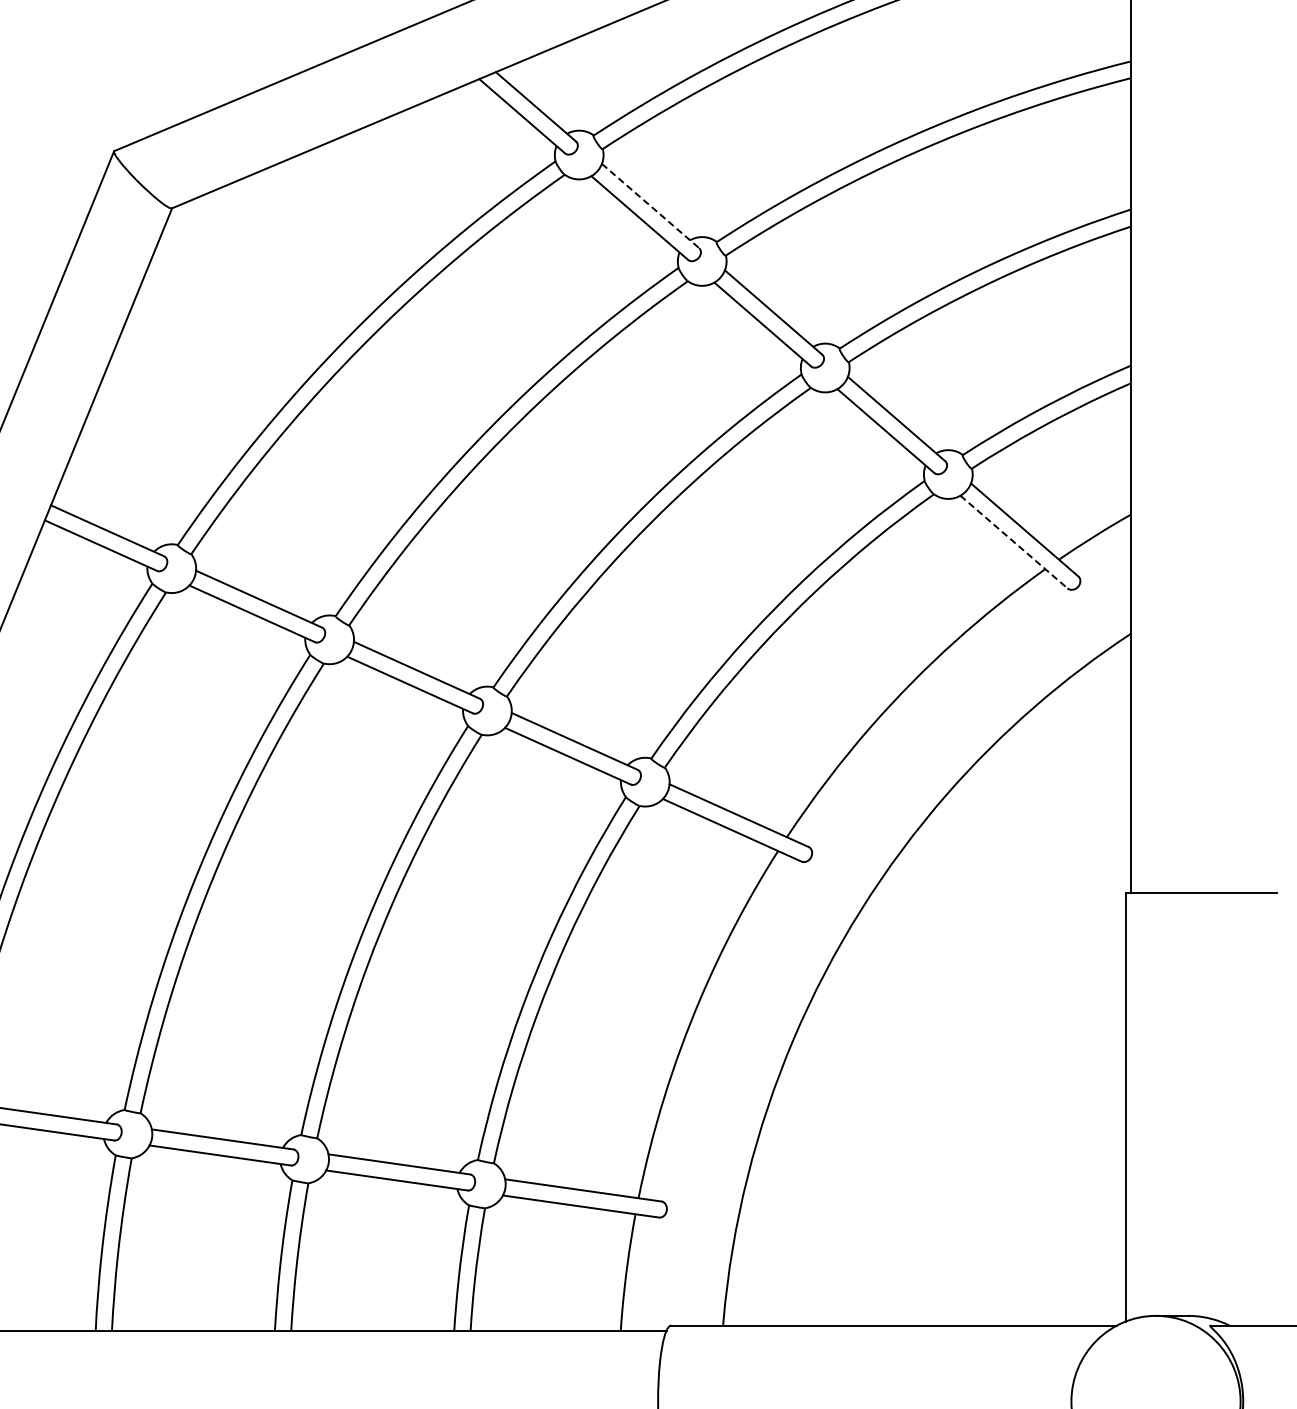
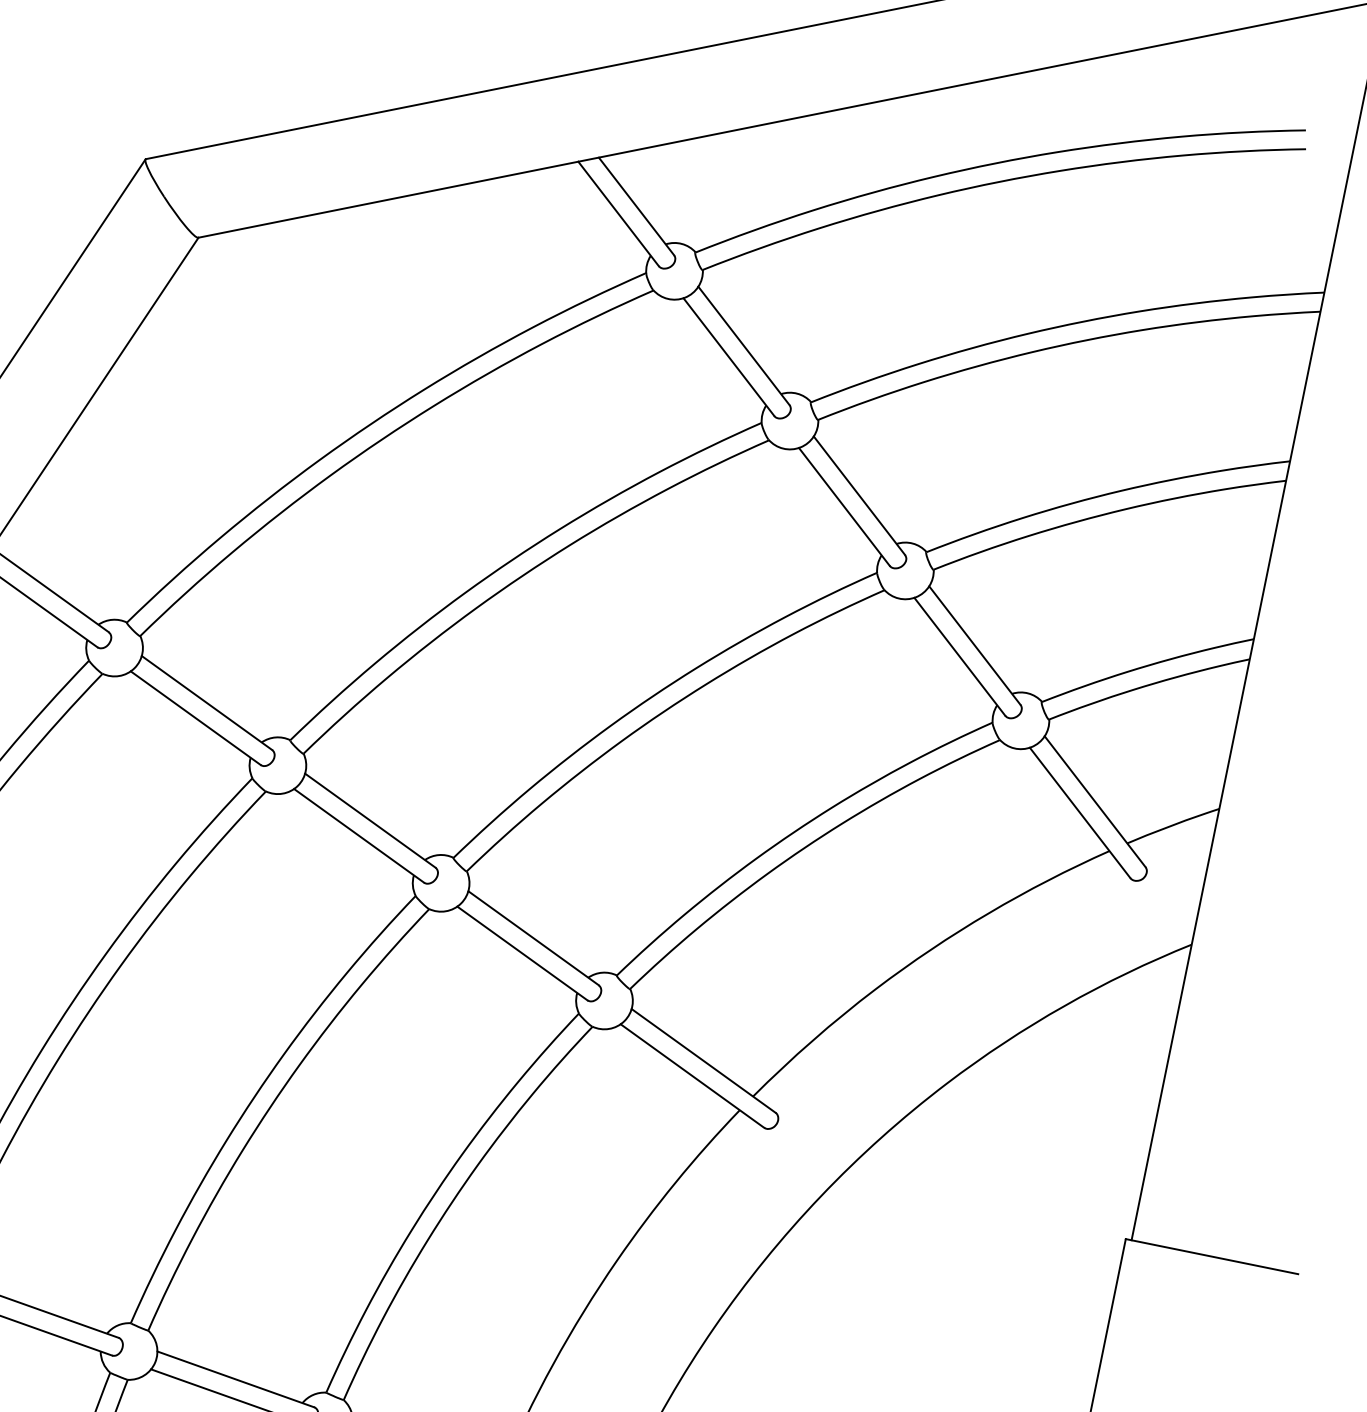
line: (650, 206) -> (743, 346), dashed -> solid
line: (1013, 542) -> (1079, 813), dashed -> solid

